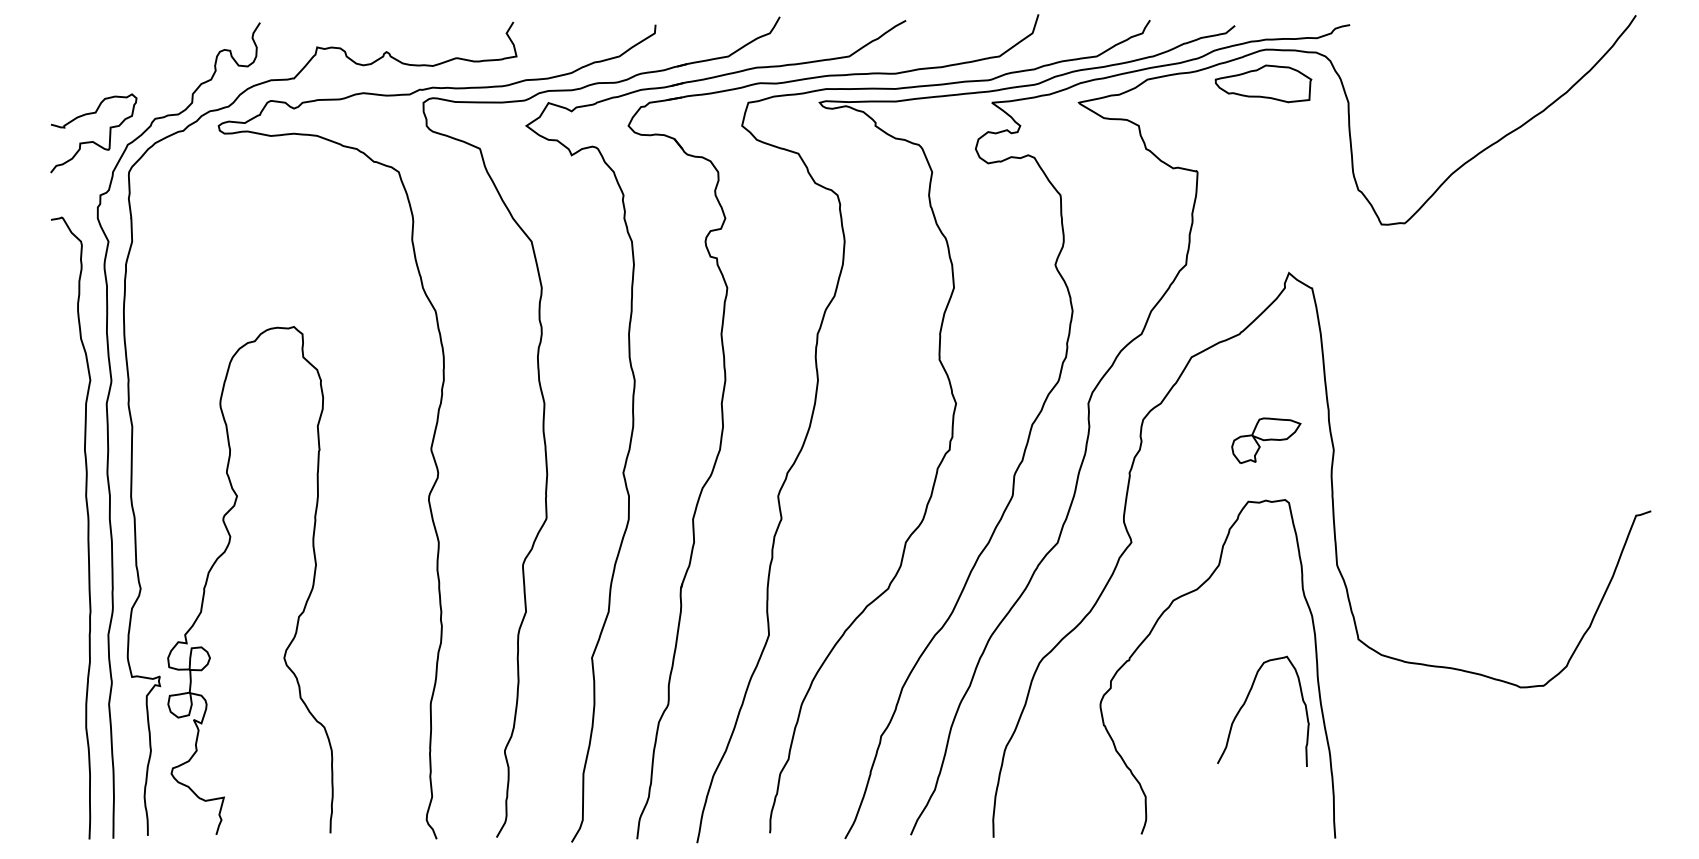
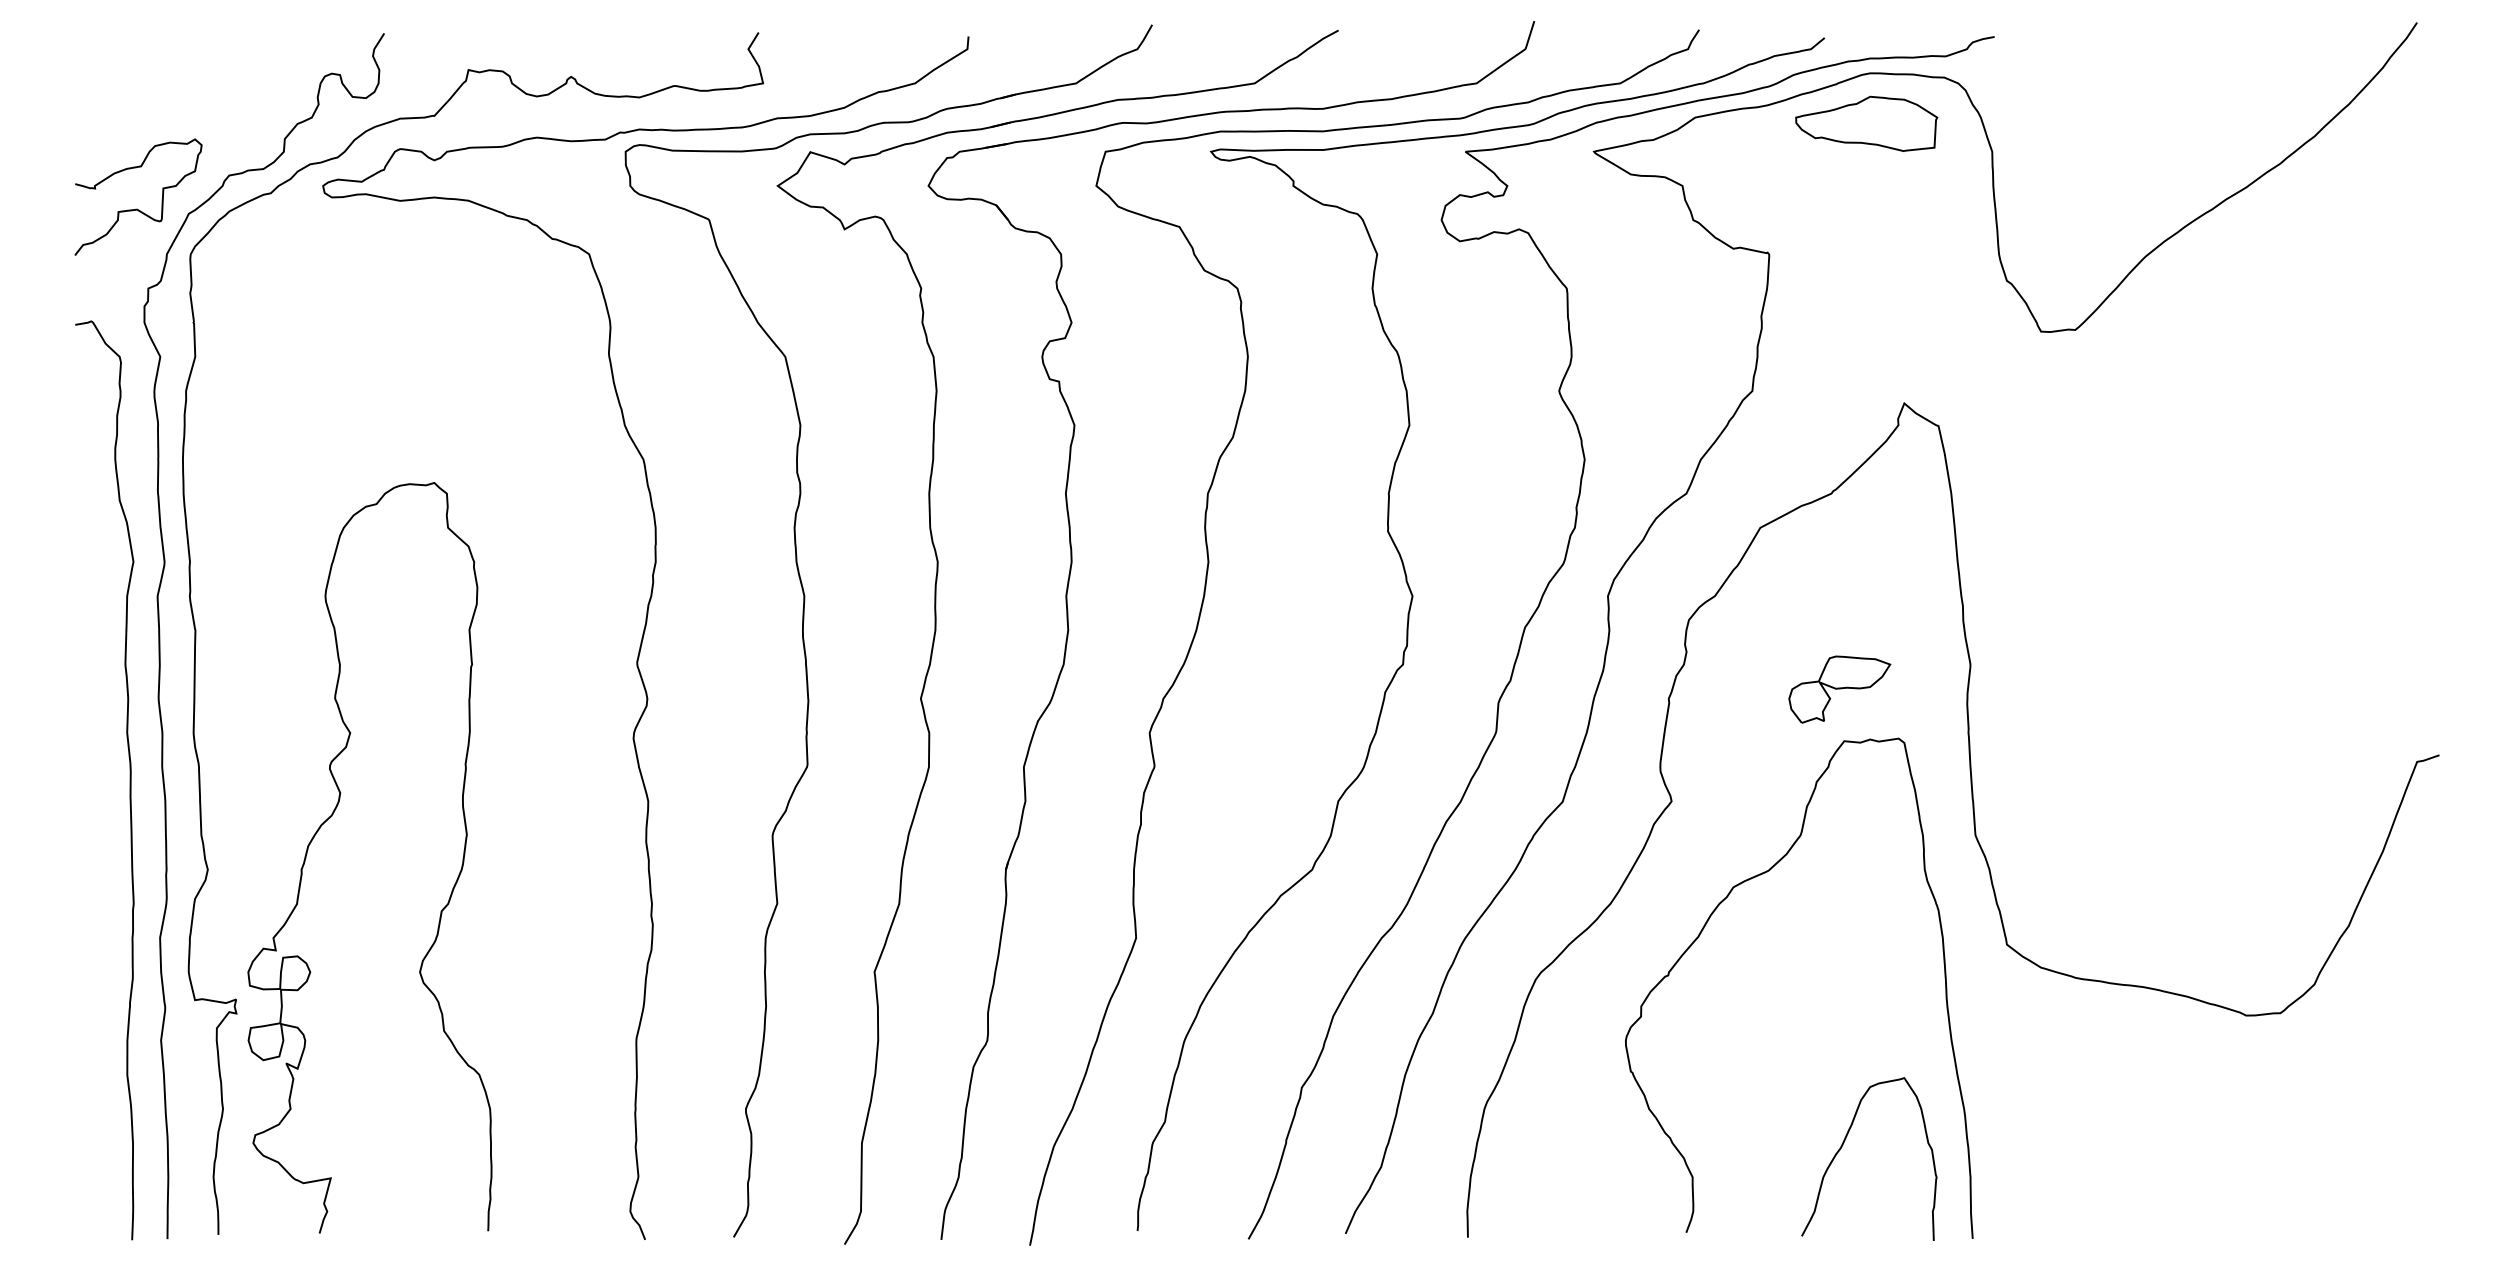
part: (1266, 440) -> (1840, 689), moved
curve: (1246, 701) -> (1844, 1144), moved

